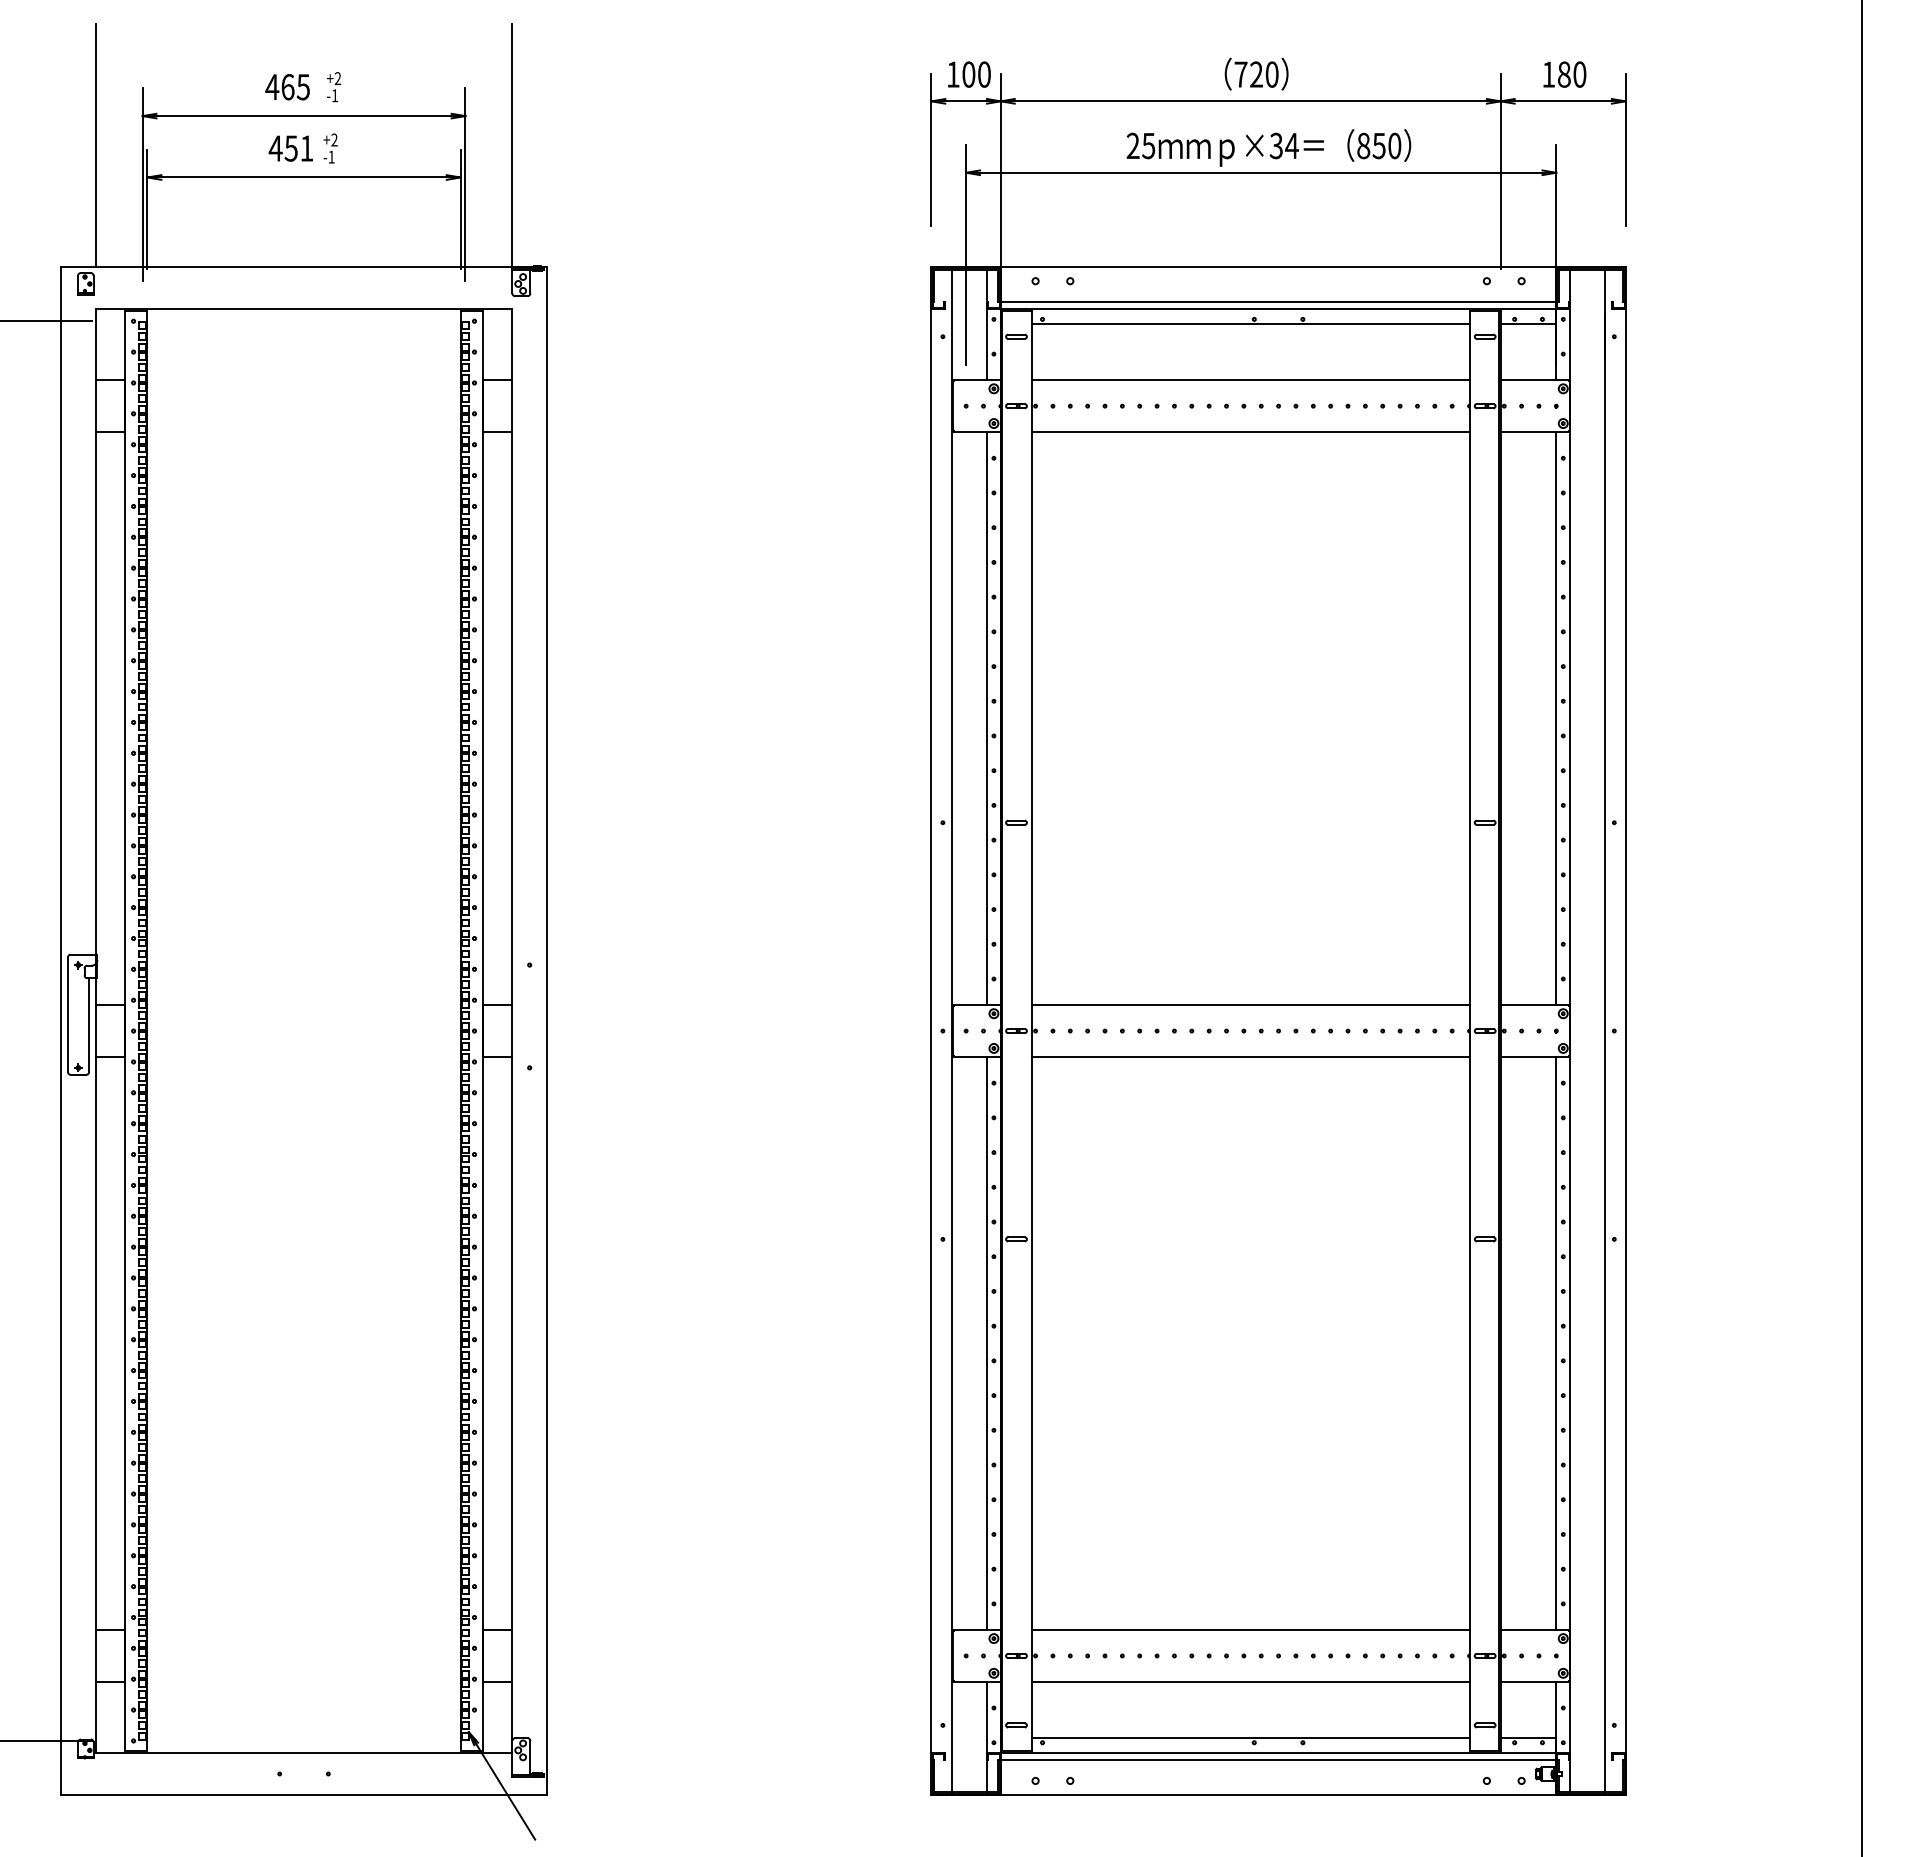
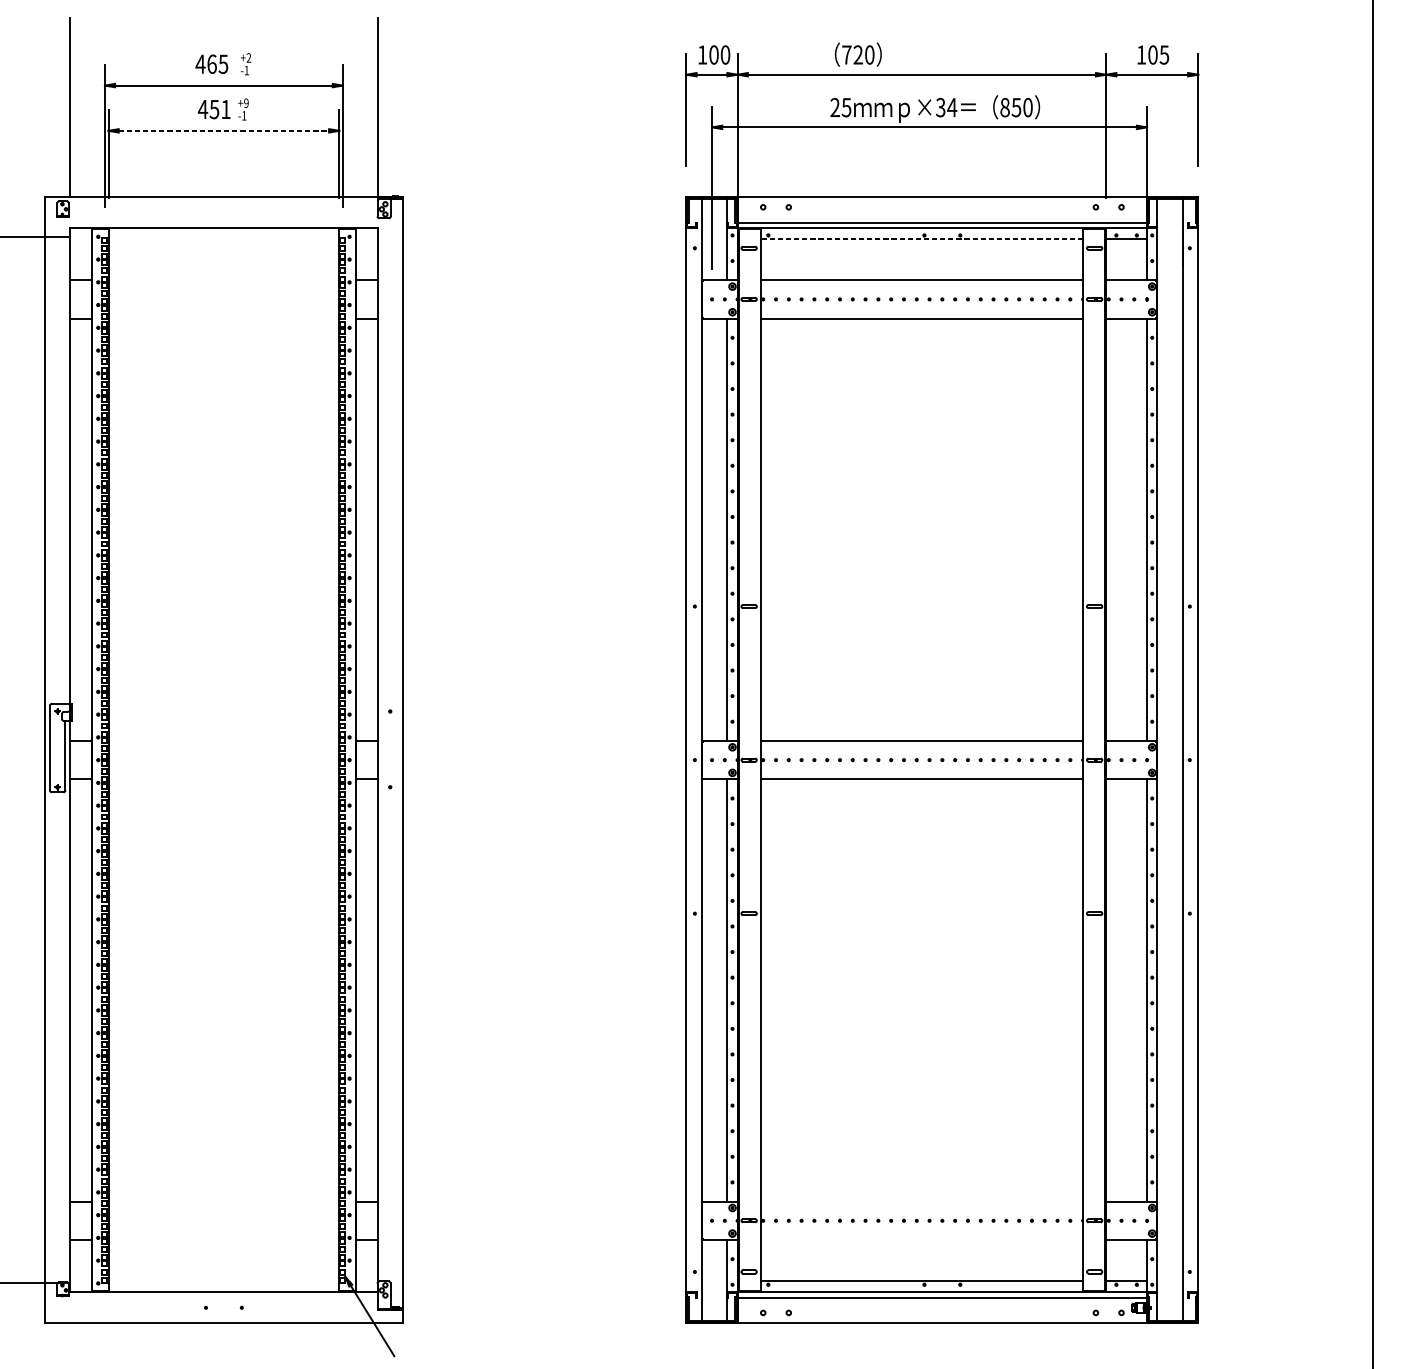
text: (1256, 73) -> (858, 54), moved
text: (1572, 74) -> (1159, 54), 180 -> 105
text: (334, 140) -> (246, 103), +2 -> +9
line: (304, 177) -> (224, 130), solid -> dashed
line: (1250, 324) -> (921, 239), solid -> dashed
line: (1250, 1629) -> (921, 1201), removed
line: (1250, 1682) -> (921, 1240), removed

